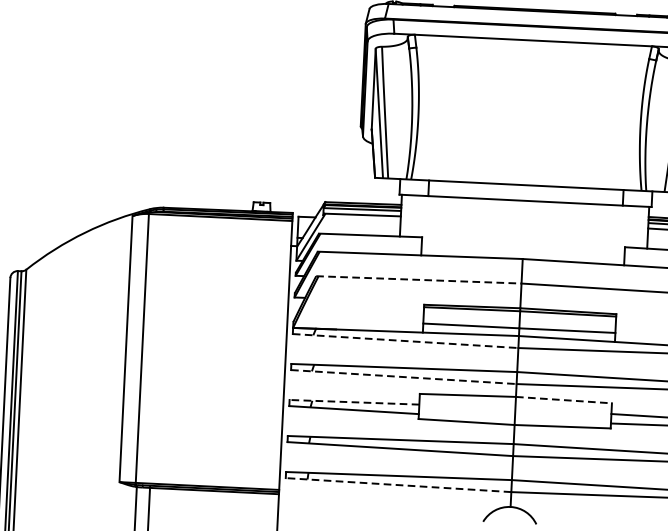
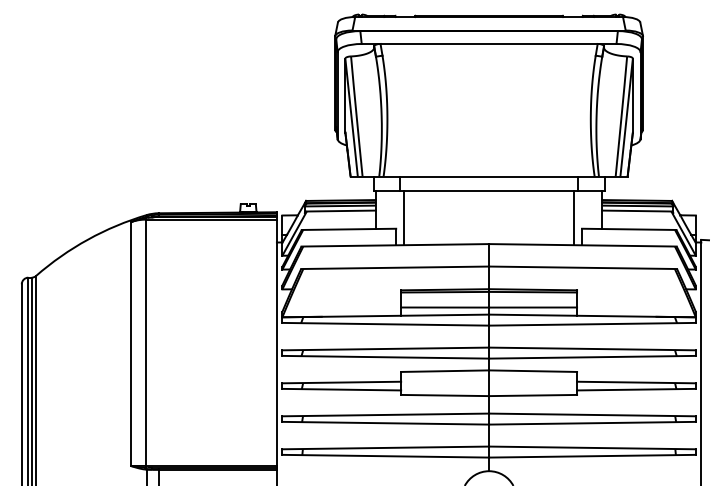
line: (431, 225) -> (404, 217), added
line: (616, 234) -> (573, 217), added
line: (419, 279) -> (395, 267), dashed -> solid
line: (406, 341) -> (386, 324), dashed -> solid
line: (404, 377) -> (386, 357), dashed -> solid
line: (564, 400) -> (533, 371), dashed -> solid
line: (354, 402) -> (341, 382), dashed -> solid
line: (398, 485) -> (385, 456), dashed -> solid

